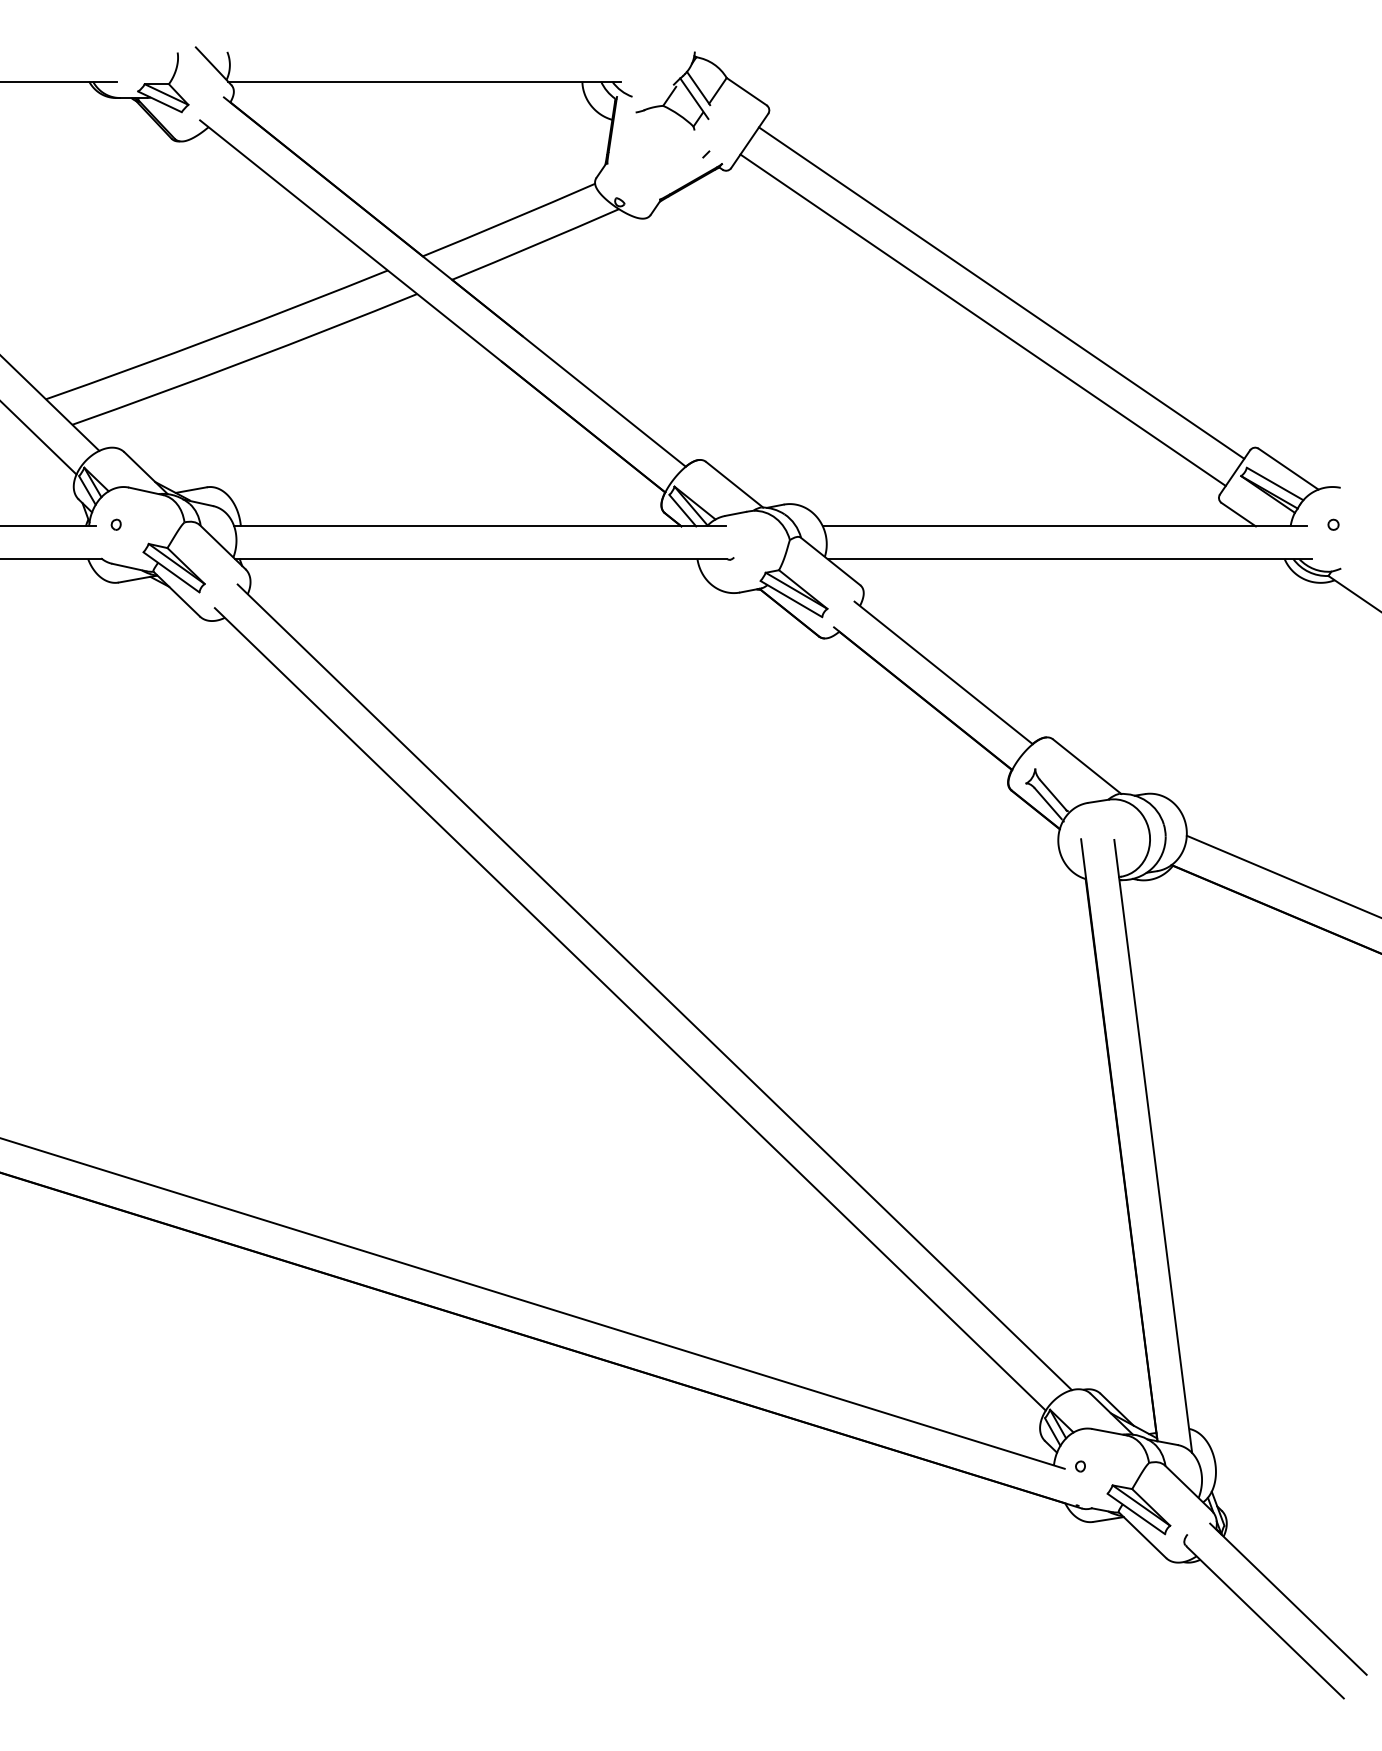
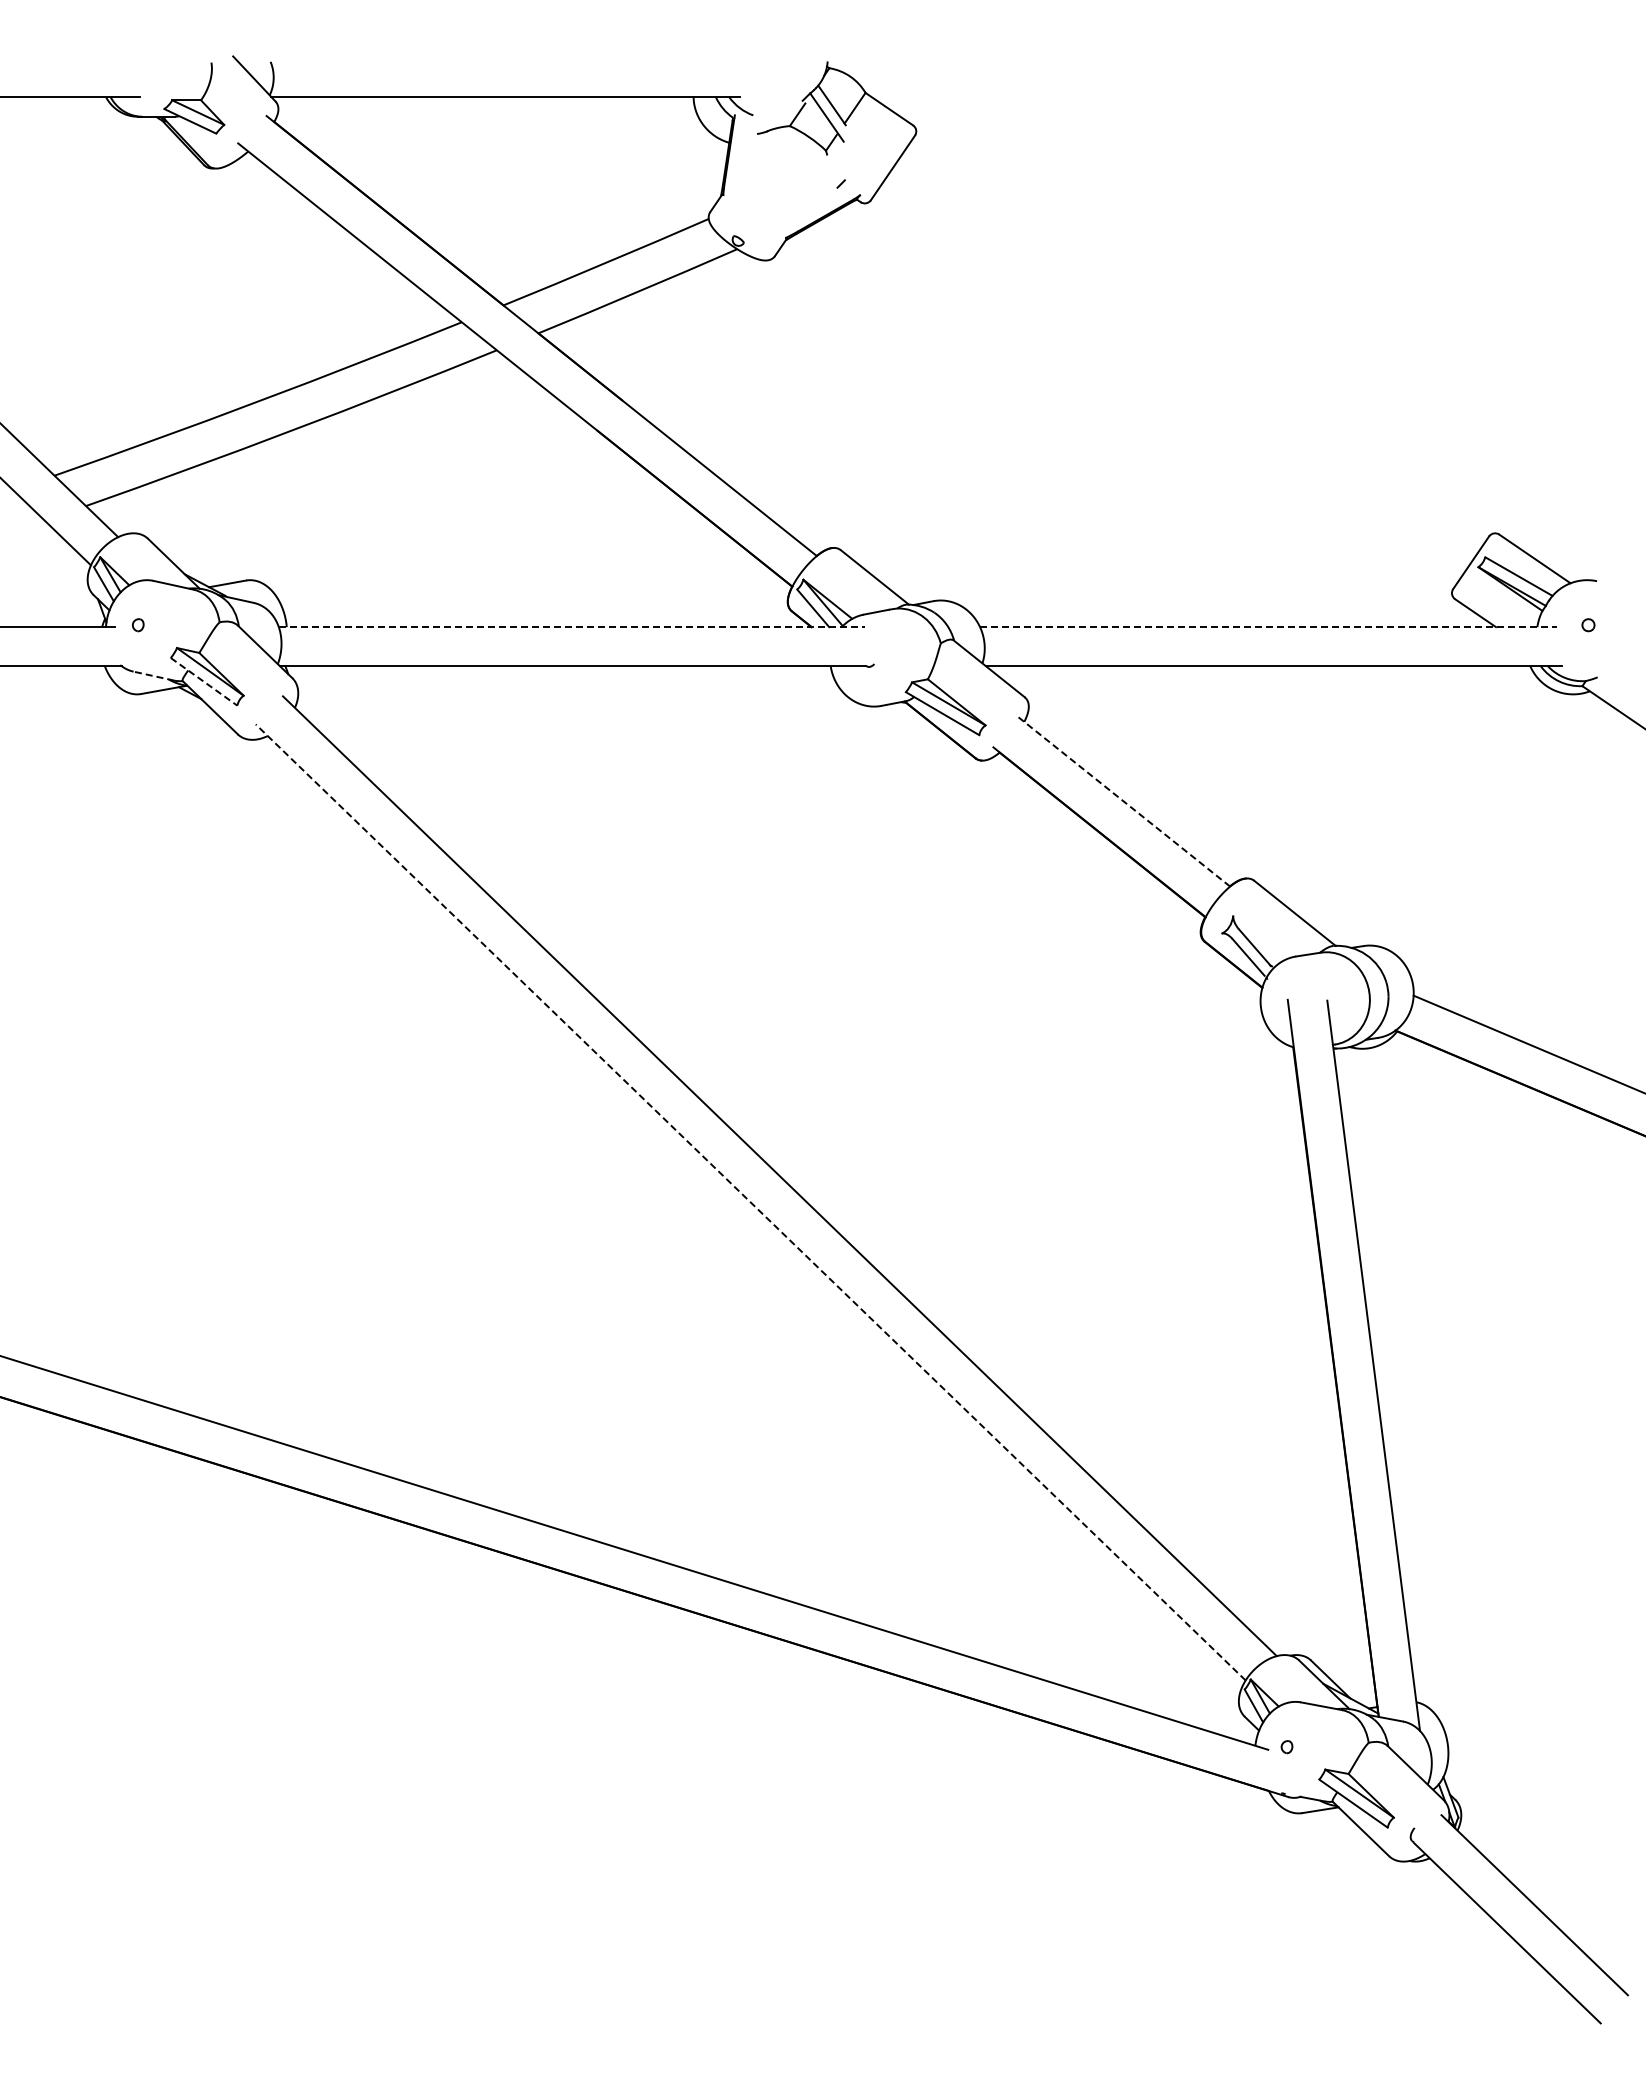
line: (1001, 292) -> (1193, 348), removed
line: (982, 320) -> (1170, 381), removed
line: (479, 526) -> (571, 627), solid -> dashed
line: (1064, 526) -> (1268, 627), solid -> dashed
line: (129, 567) -> (153, 676), solid -> dashed
line: (171, 572) -> (204, 681), solid -> dashed
line: (944, 672) -> (1124, 801), solid -> dashed
line: (630, 1009) -> (750, 1202), solid -> dashed

